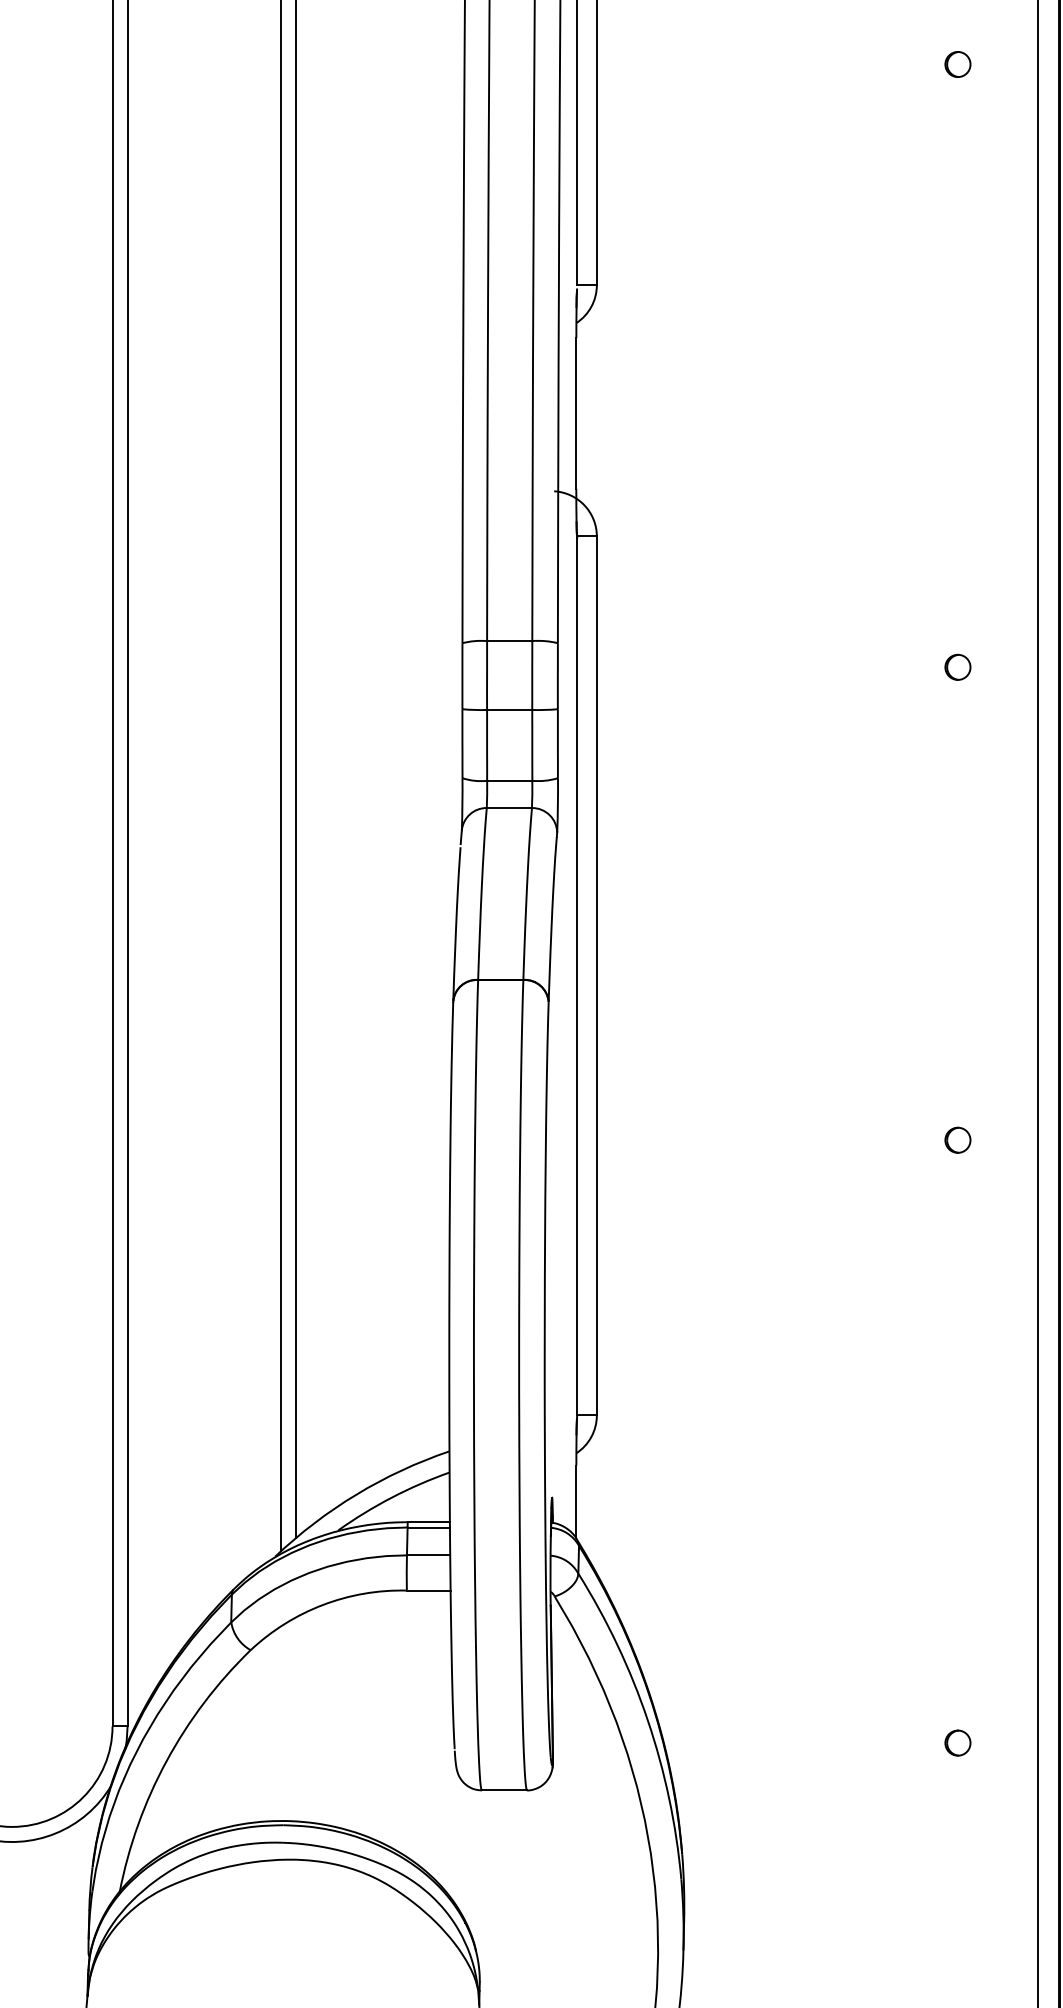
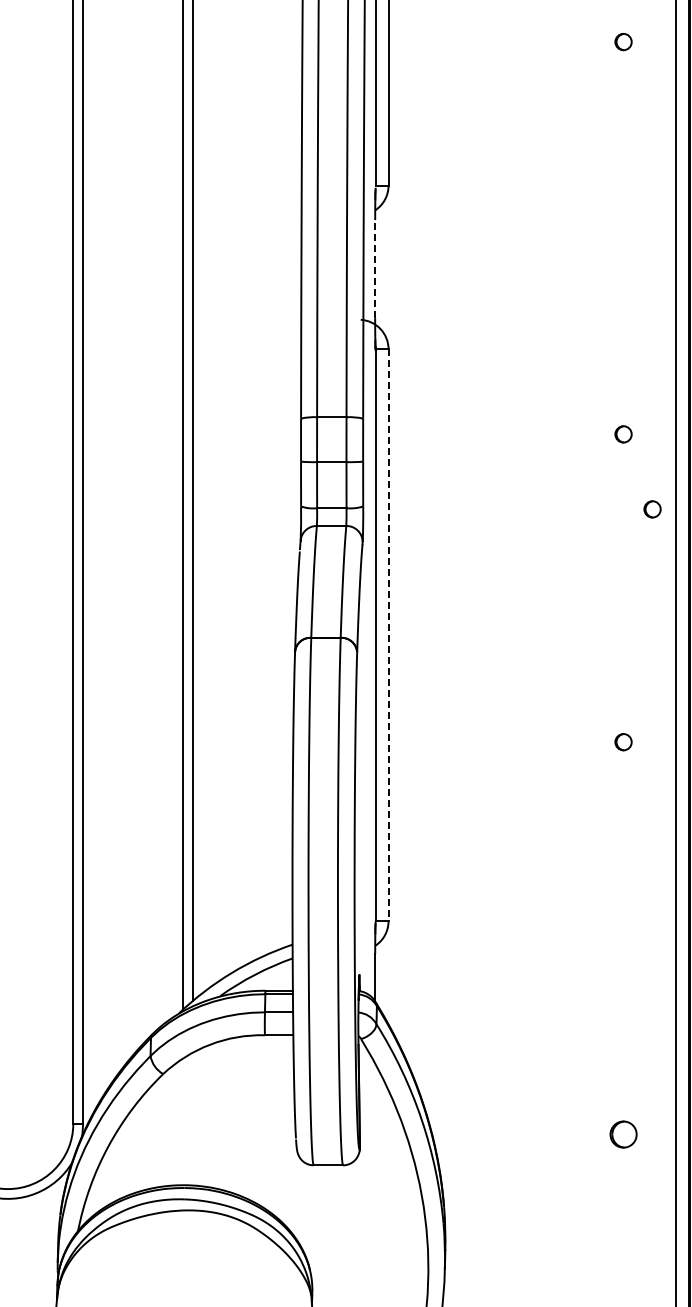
line: (576, 412) -> (375, 268), solid -> dashed
circle: (1002, 782) -> (652, 509), added
line: (596, 976) -> (388, 635), solid -> dashed
circle: (957, 1743) -> (623, 1134), size x1.6

